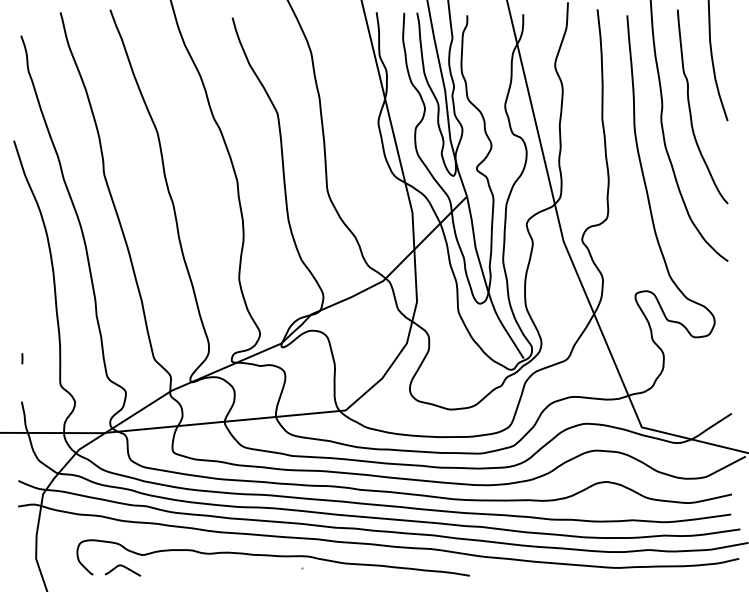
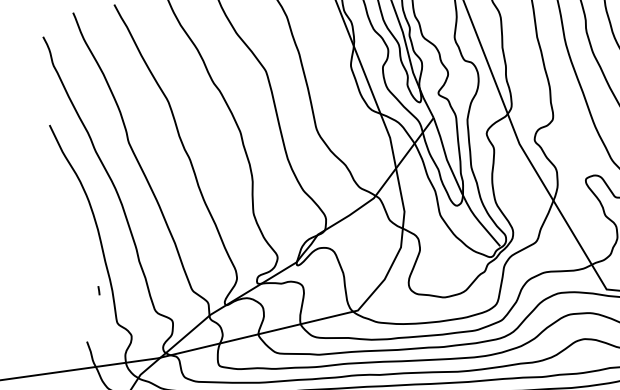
line: (22, 358) -> (99, 290), moved

